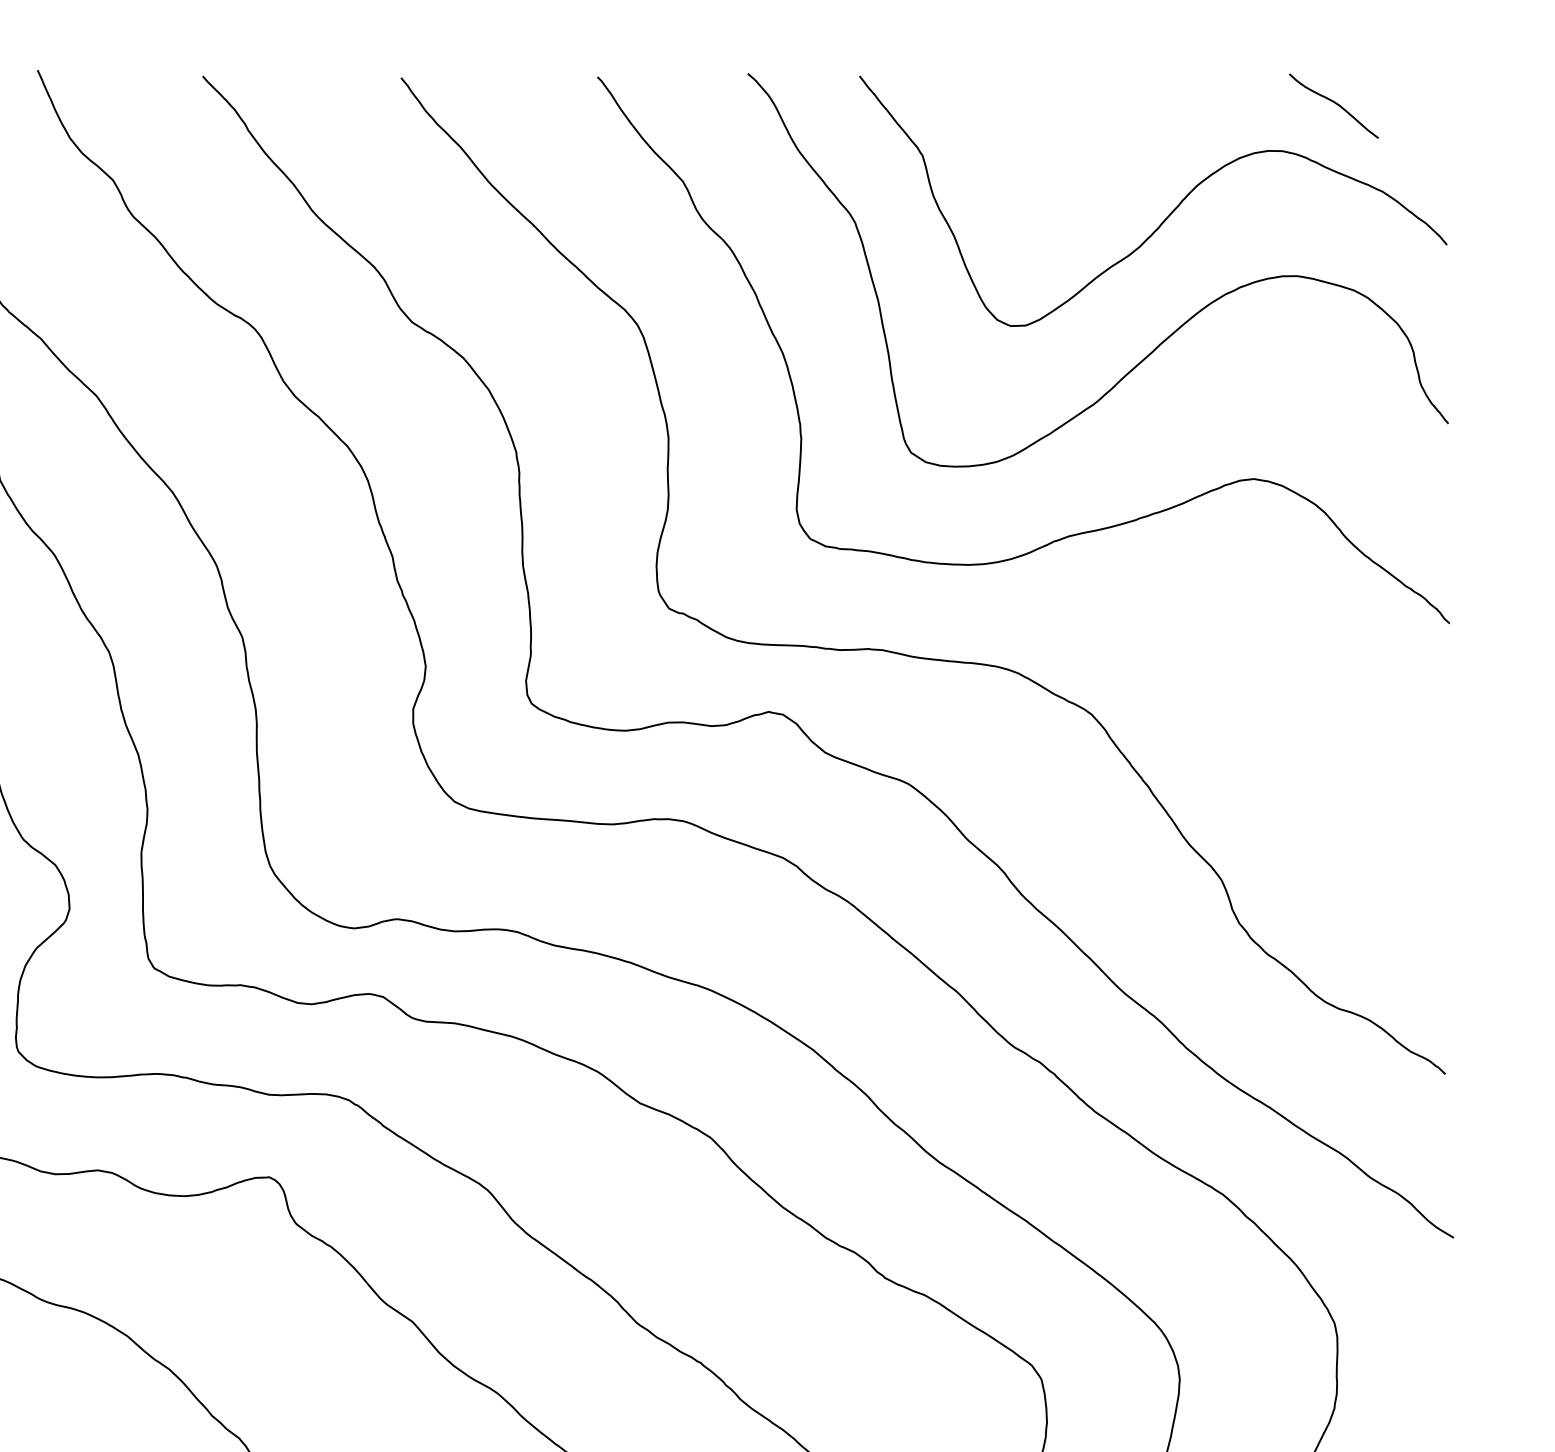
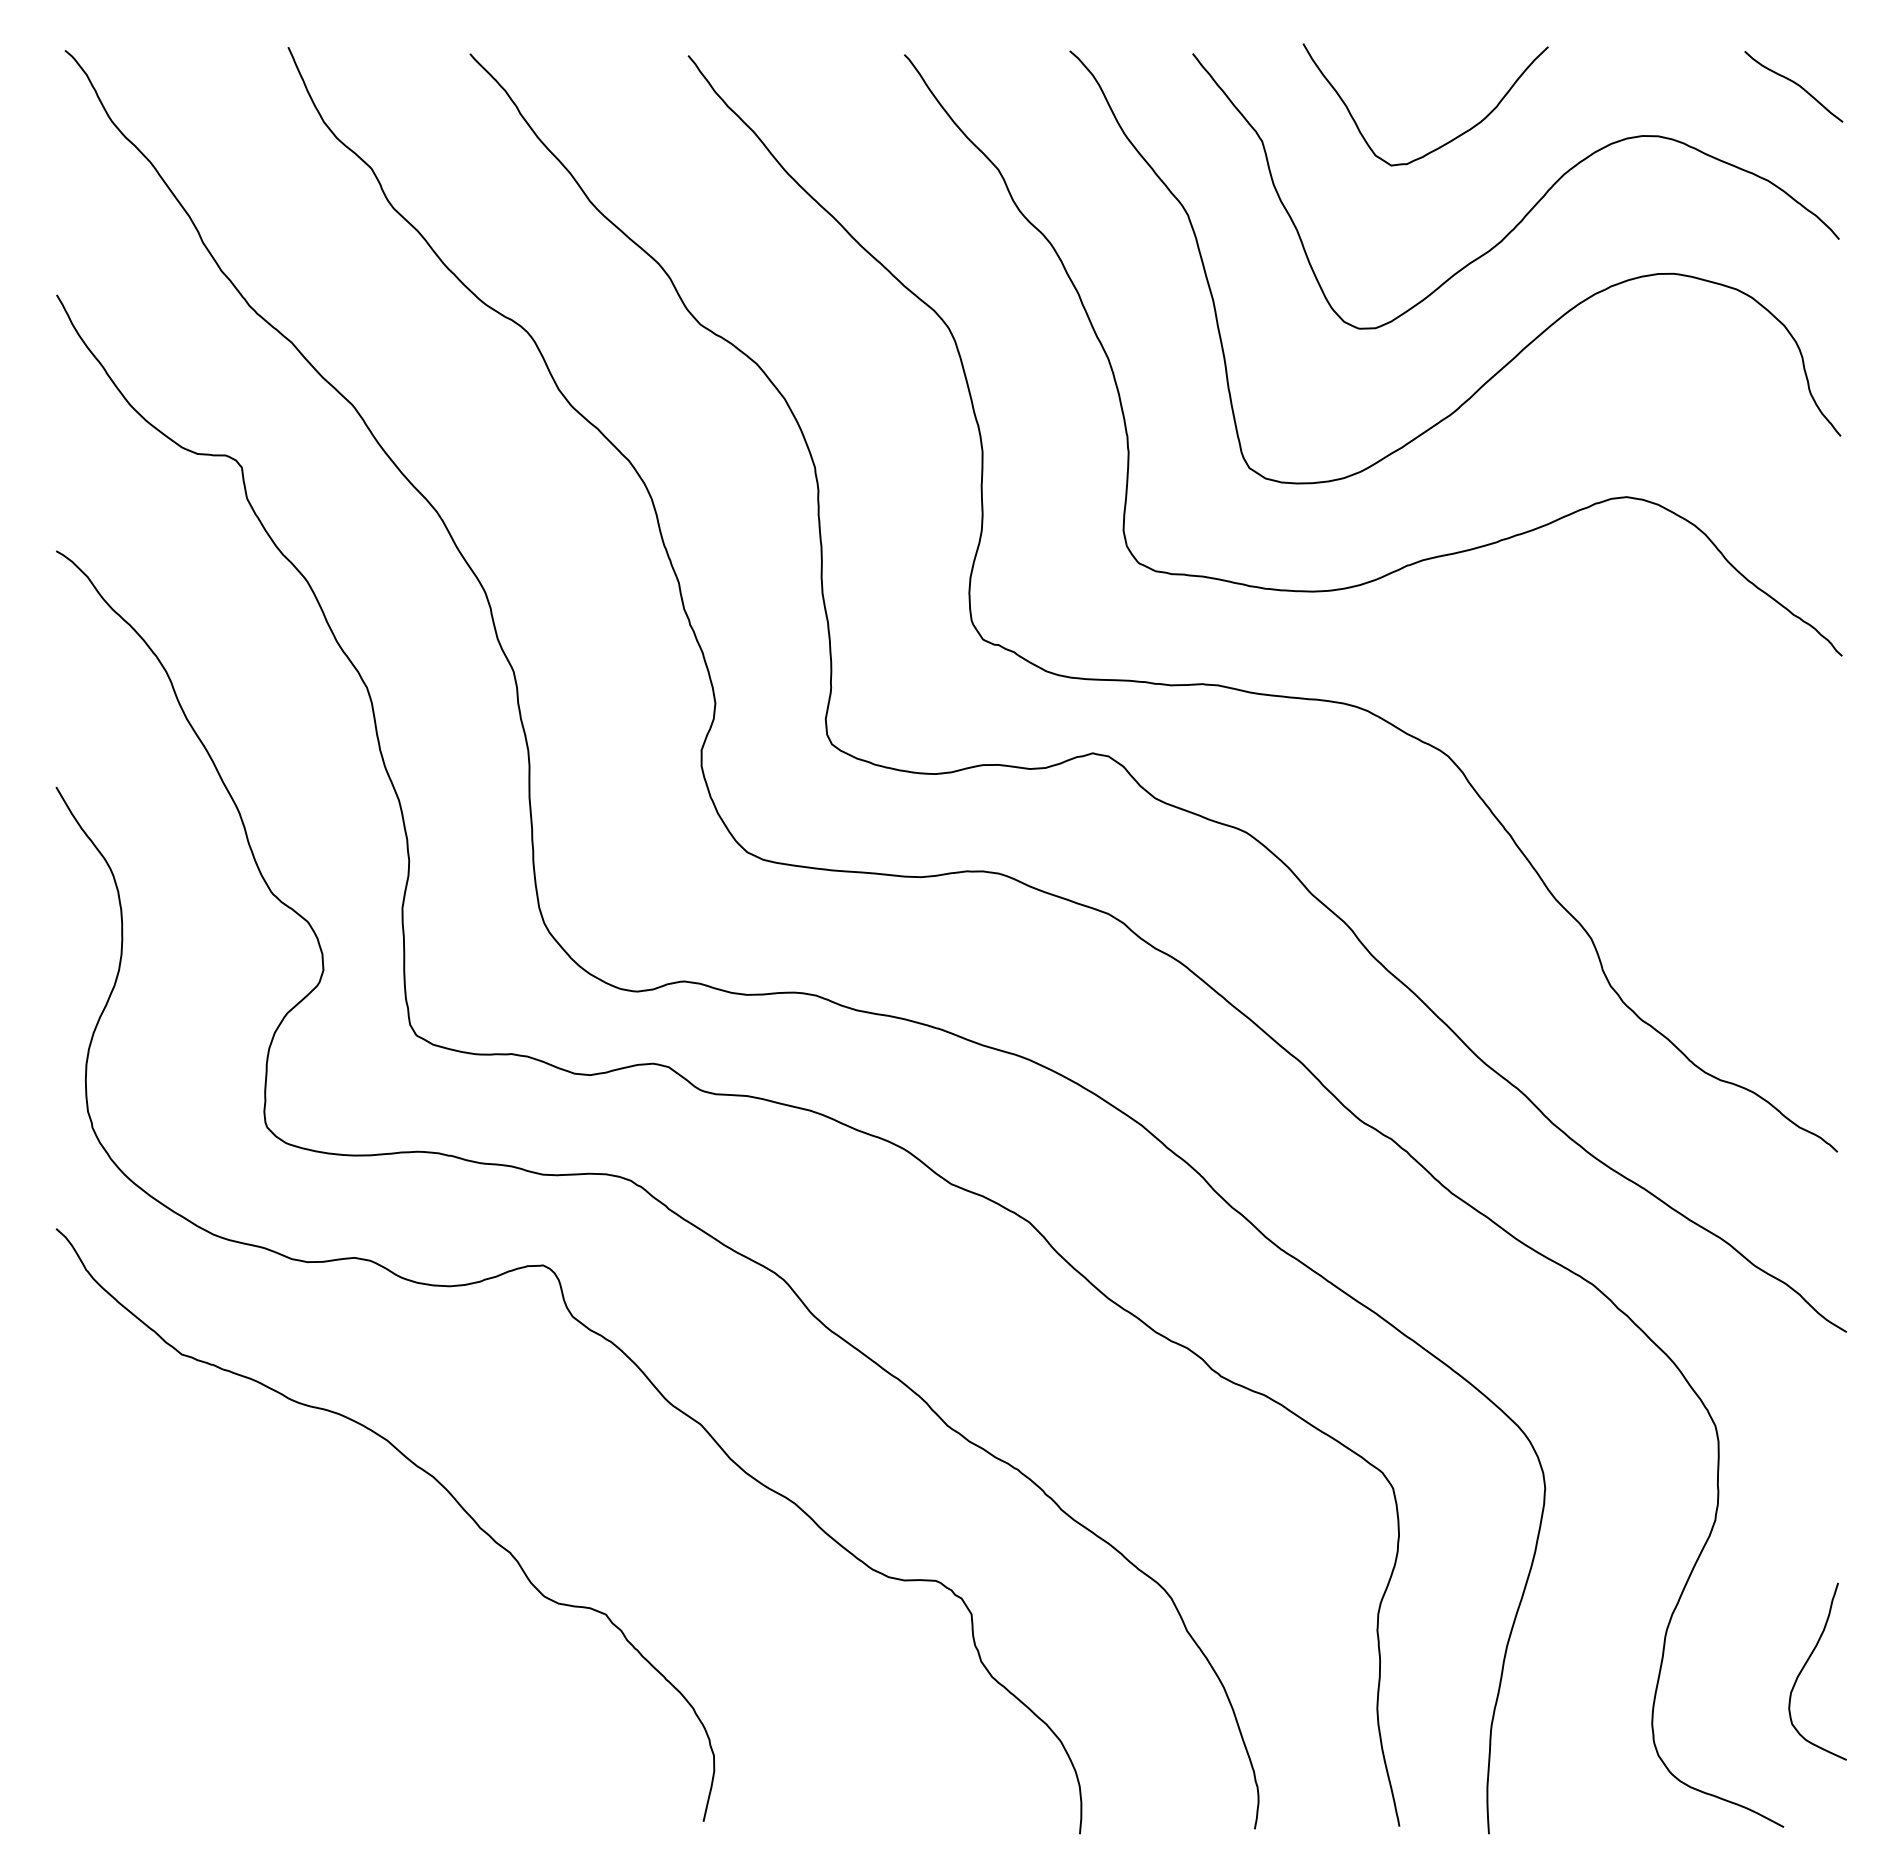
curve: (1335, 104) -> (1795, 84), moved
curve: (1088, 157) -> (1444, 143), added

